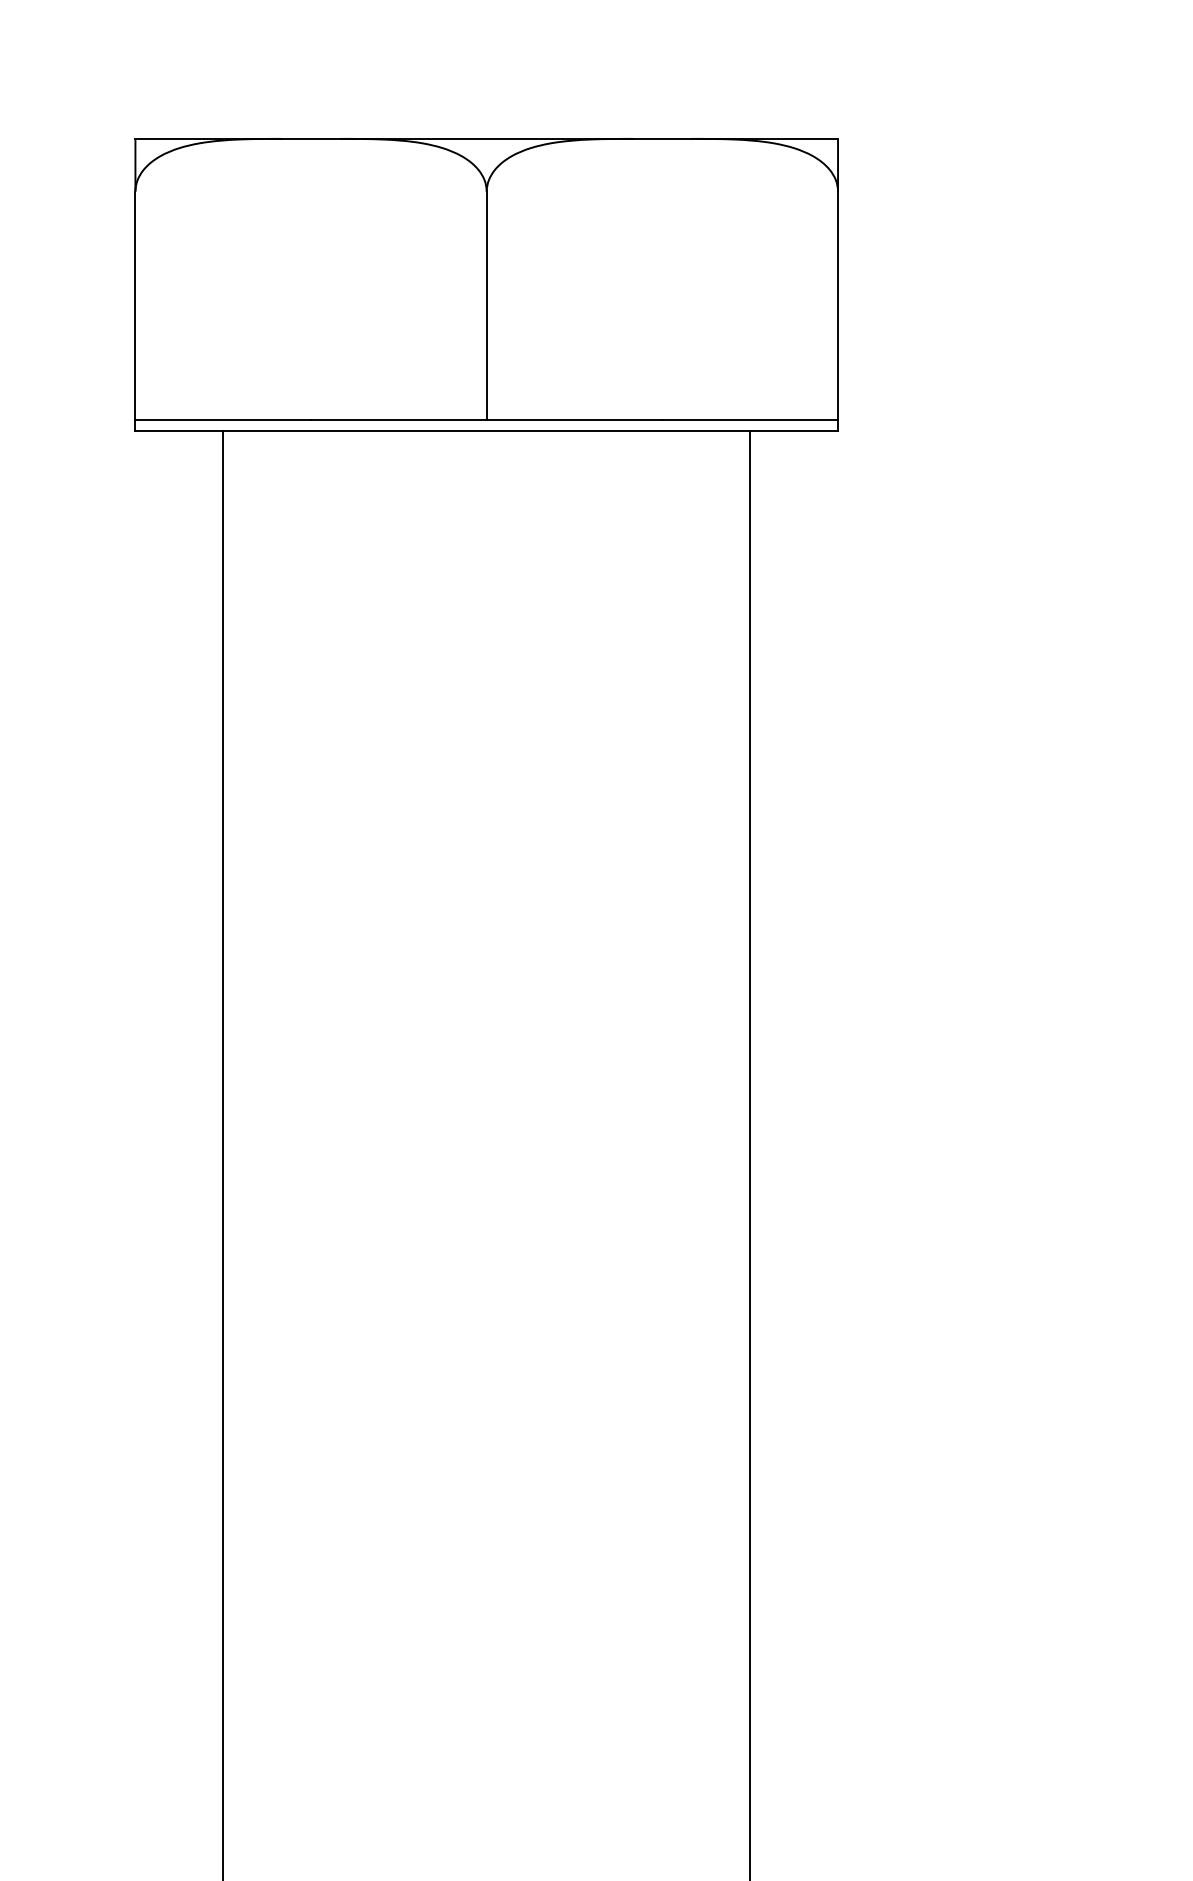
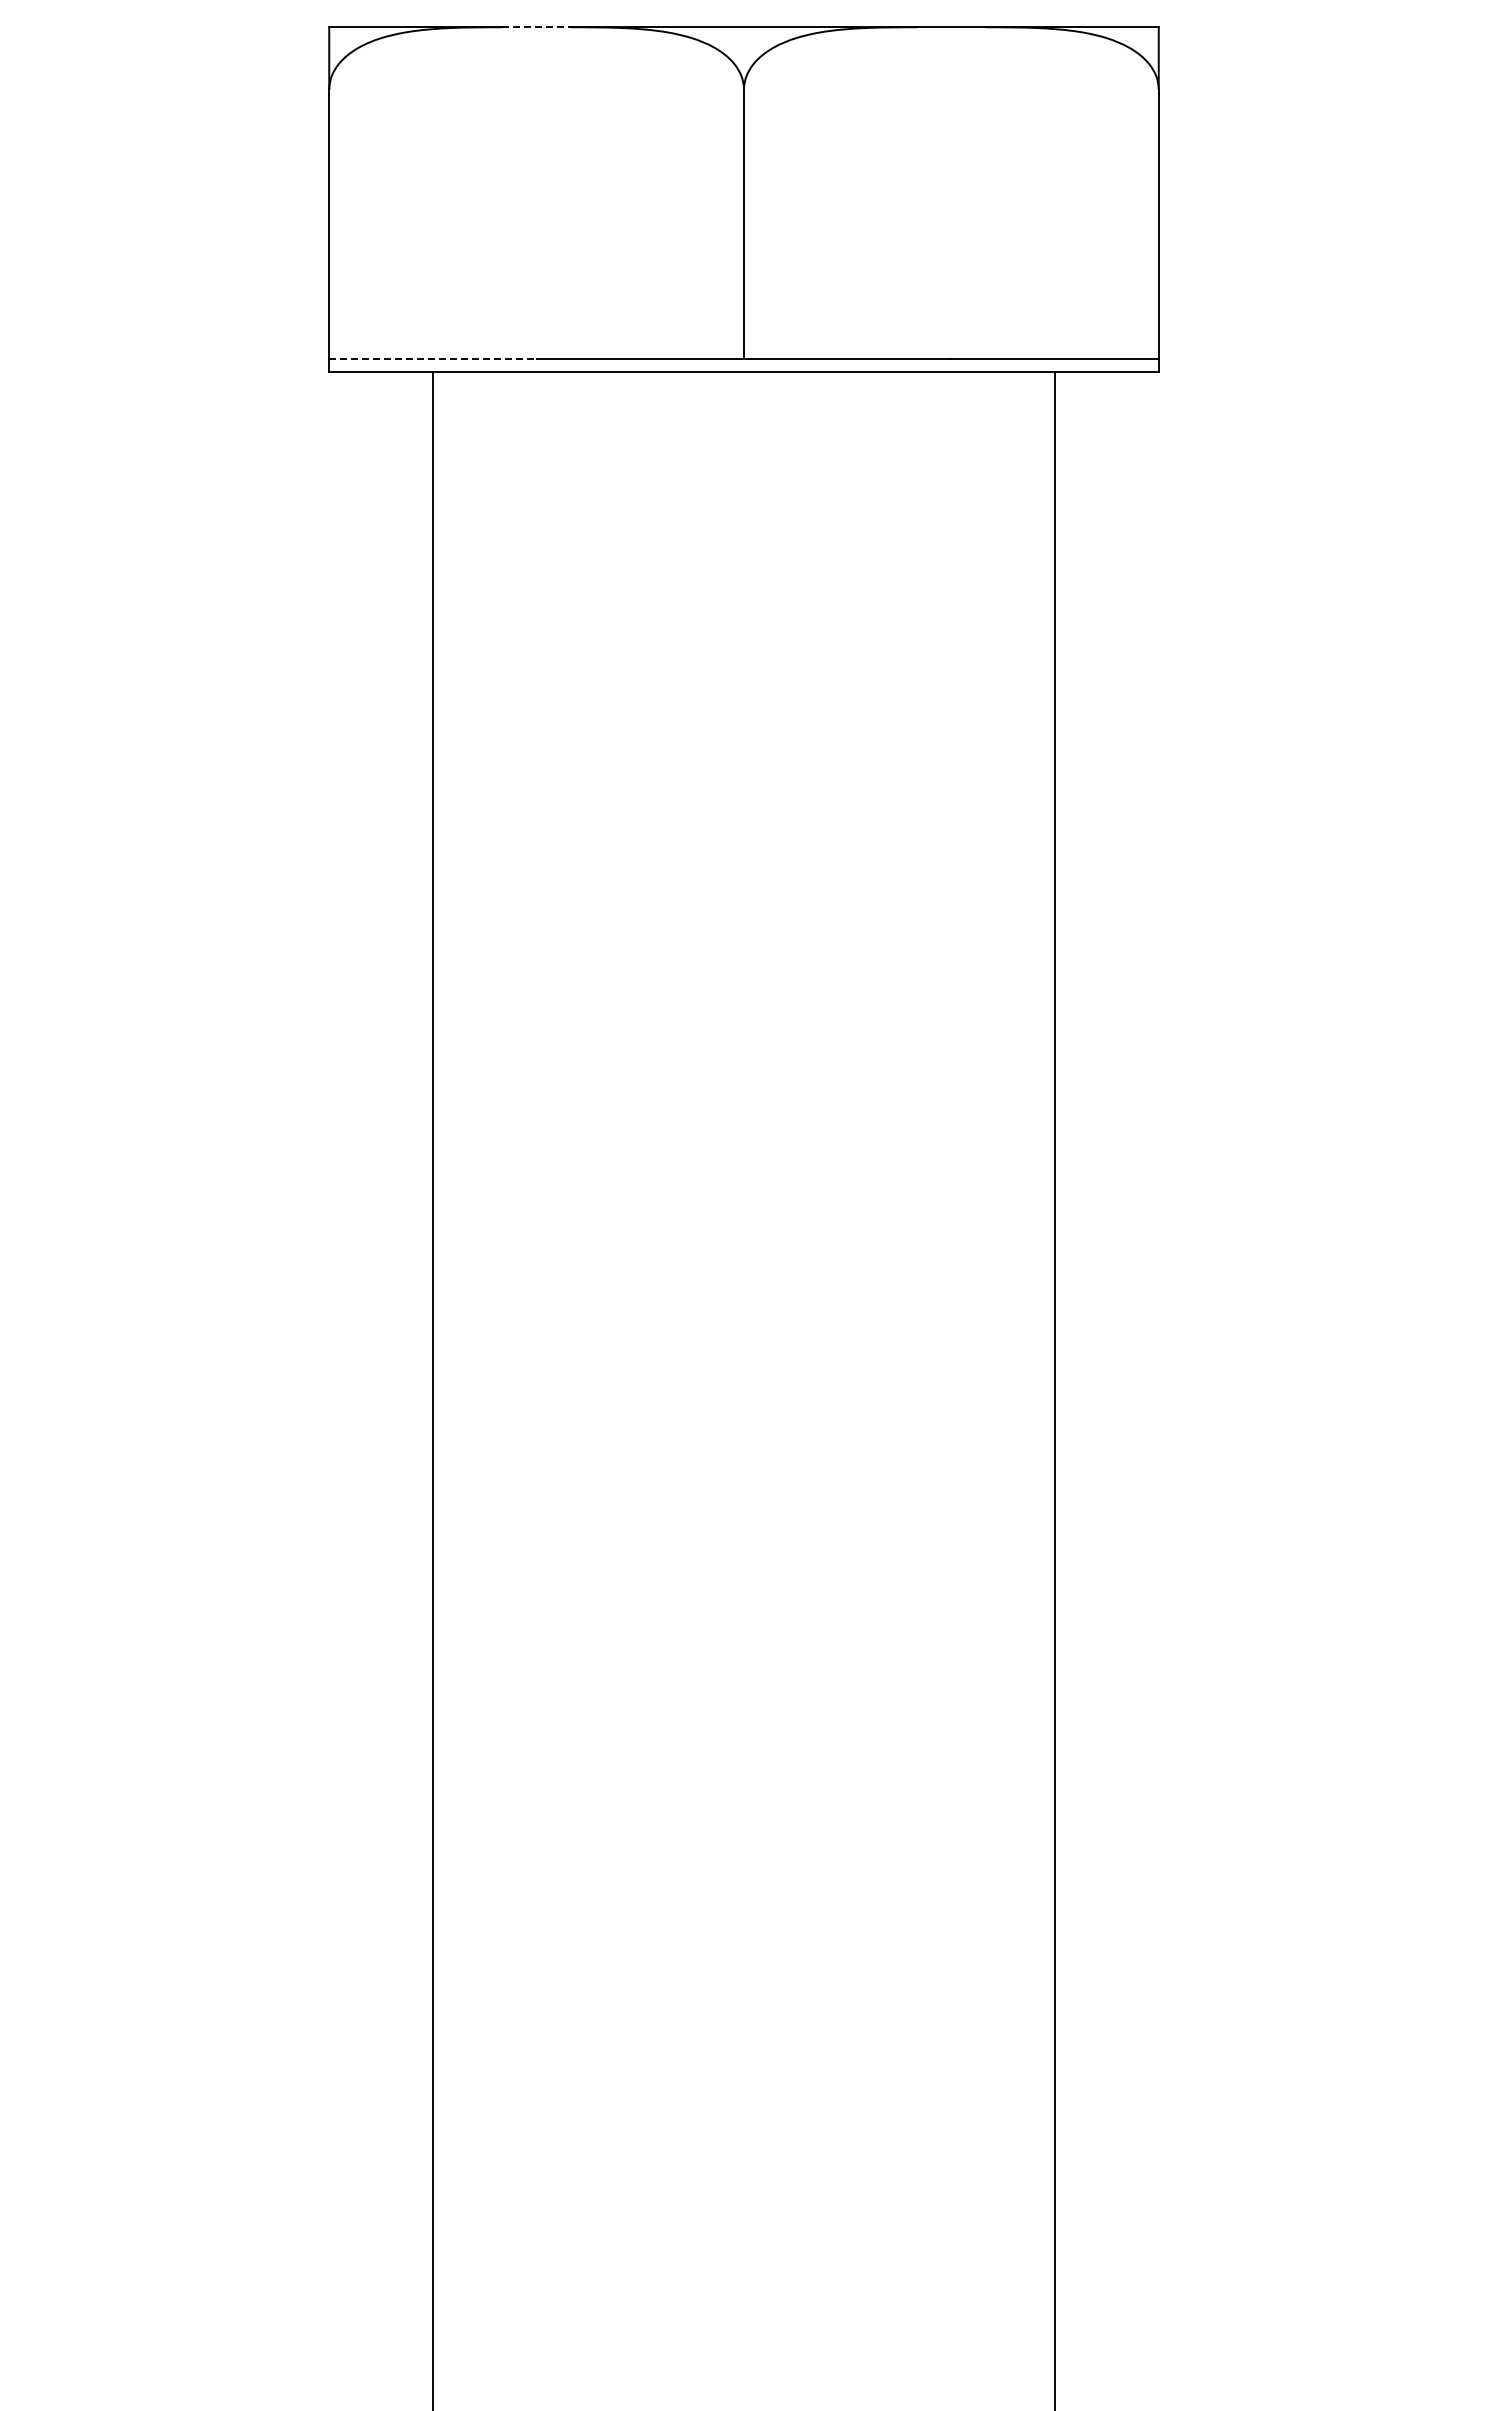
line: (310, 139) -> (536, 27), solid -> dashed
line: (222, 420) -> (432, 359), solid -> dashed

